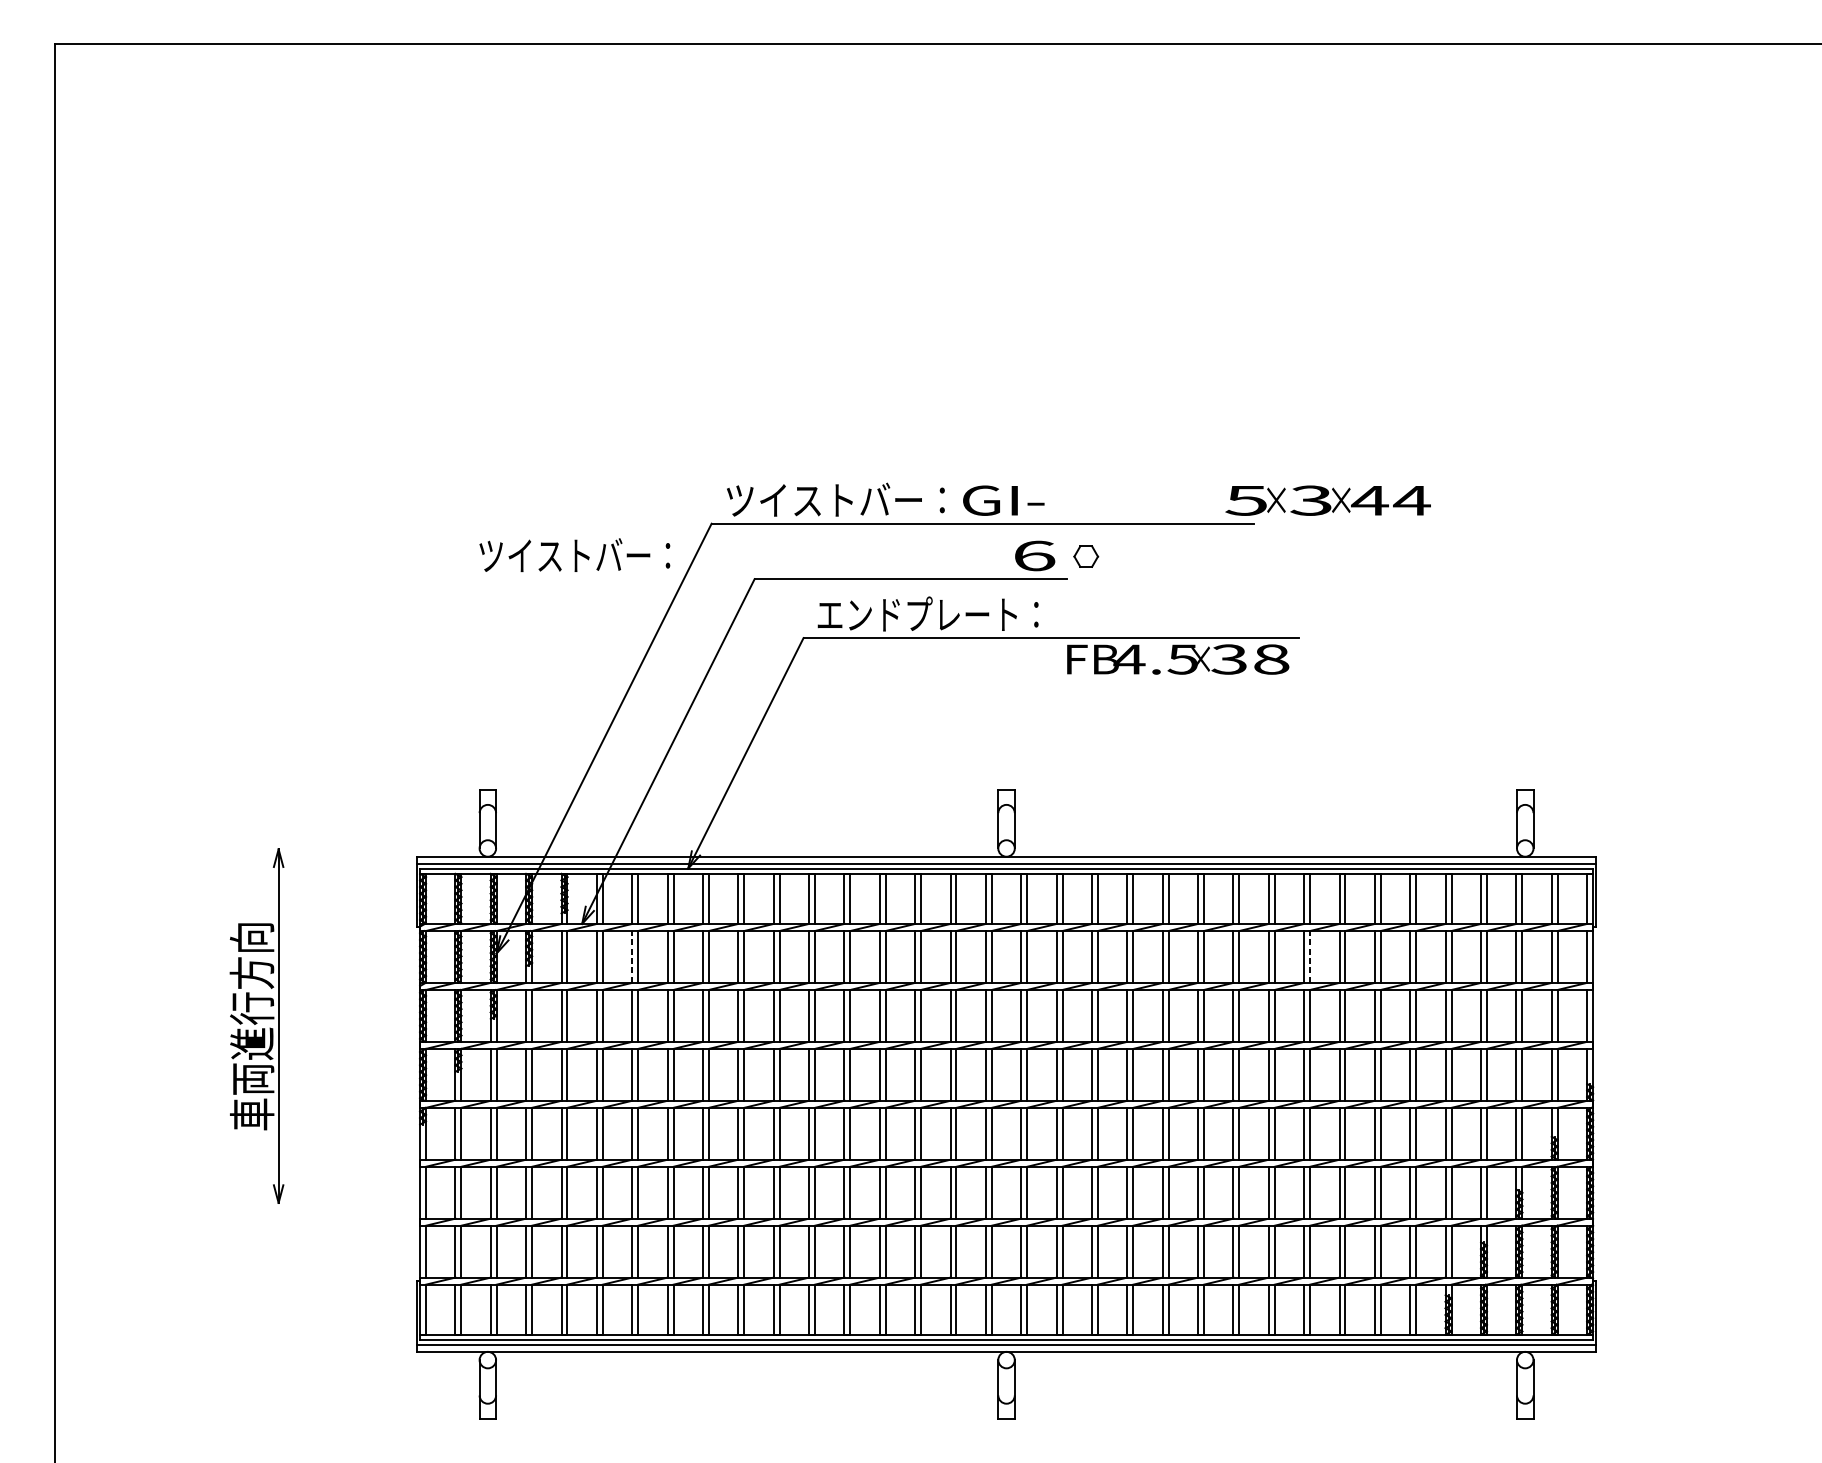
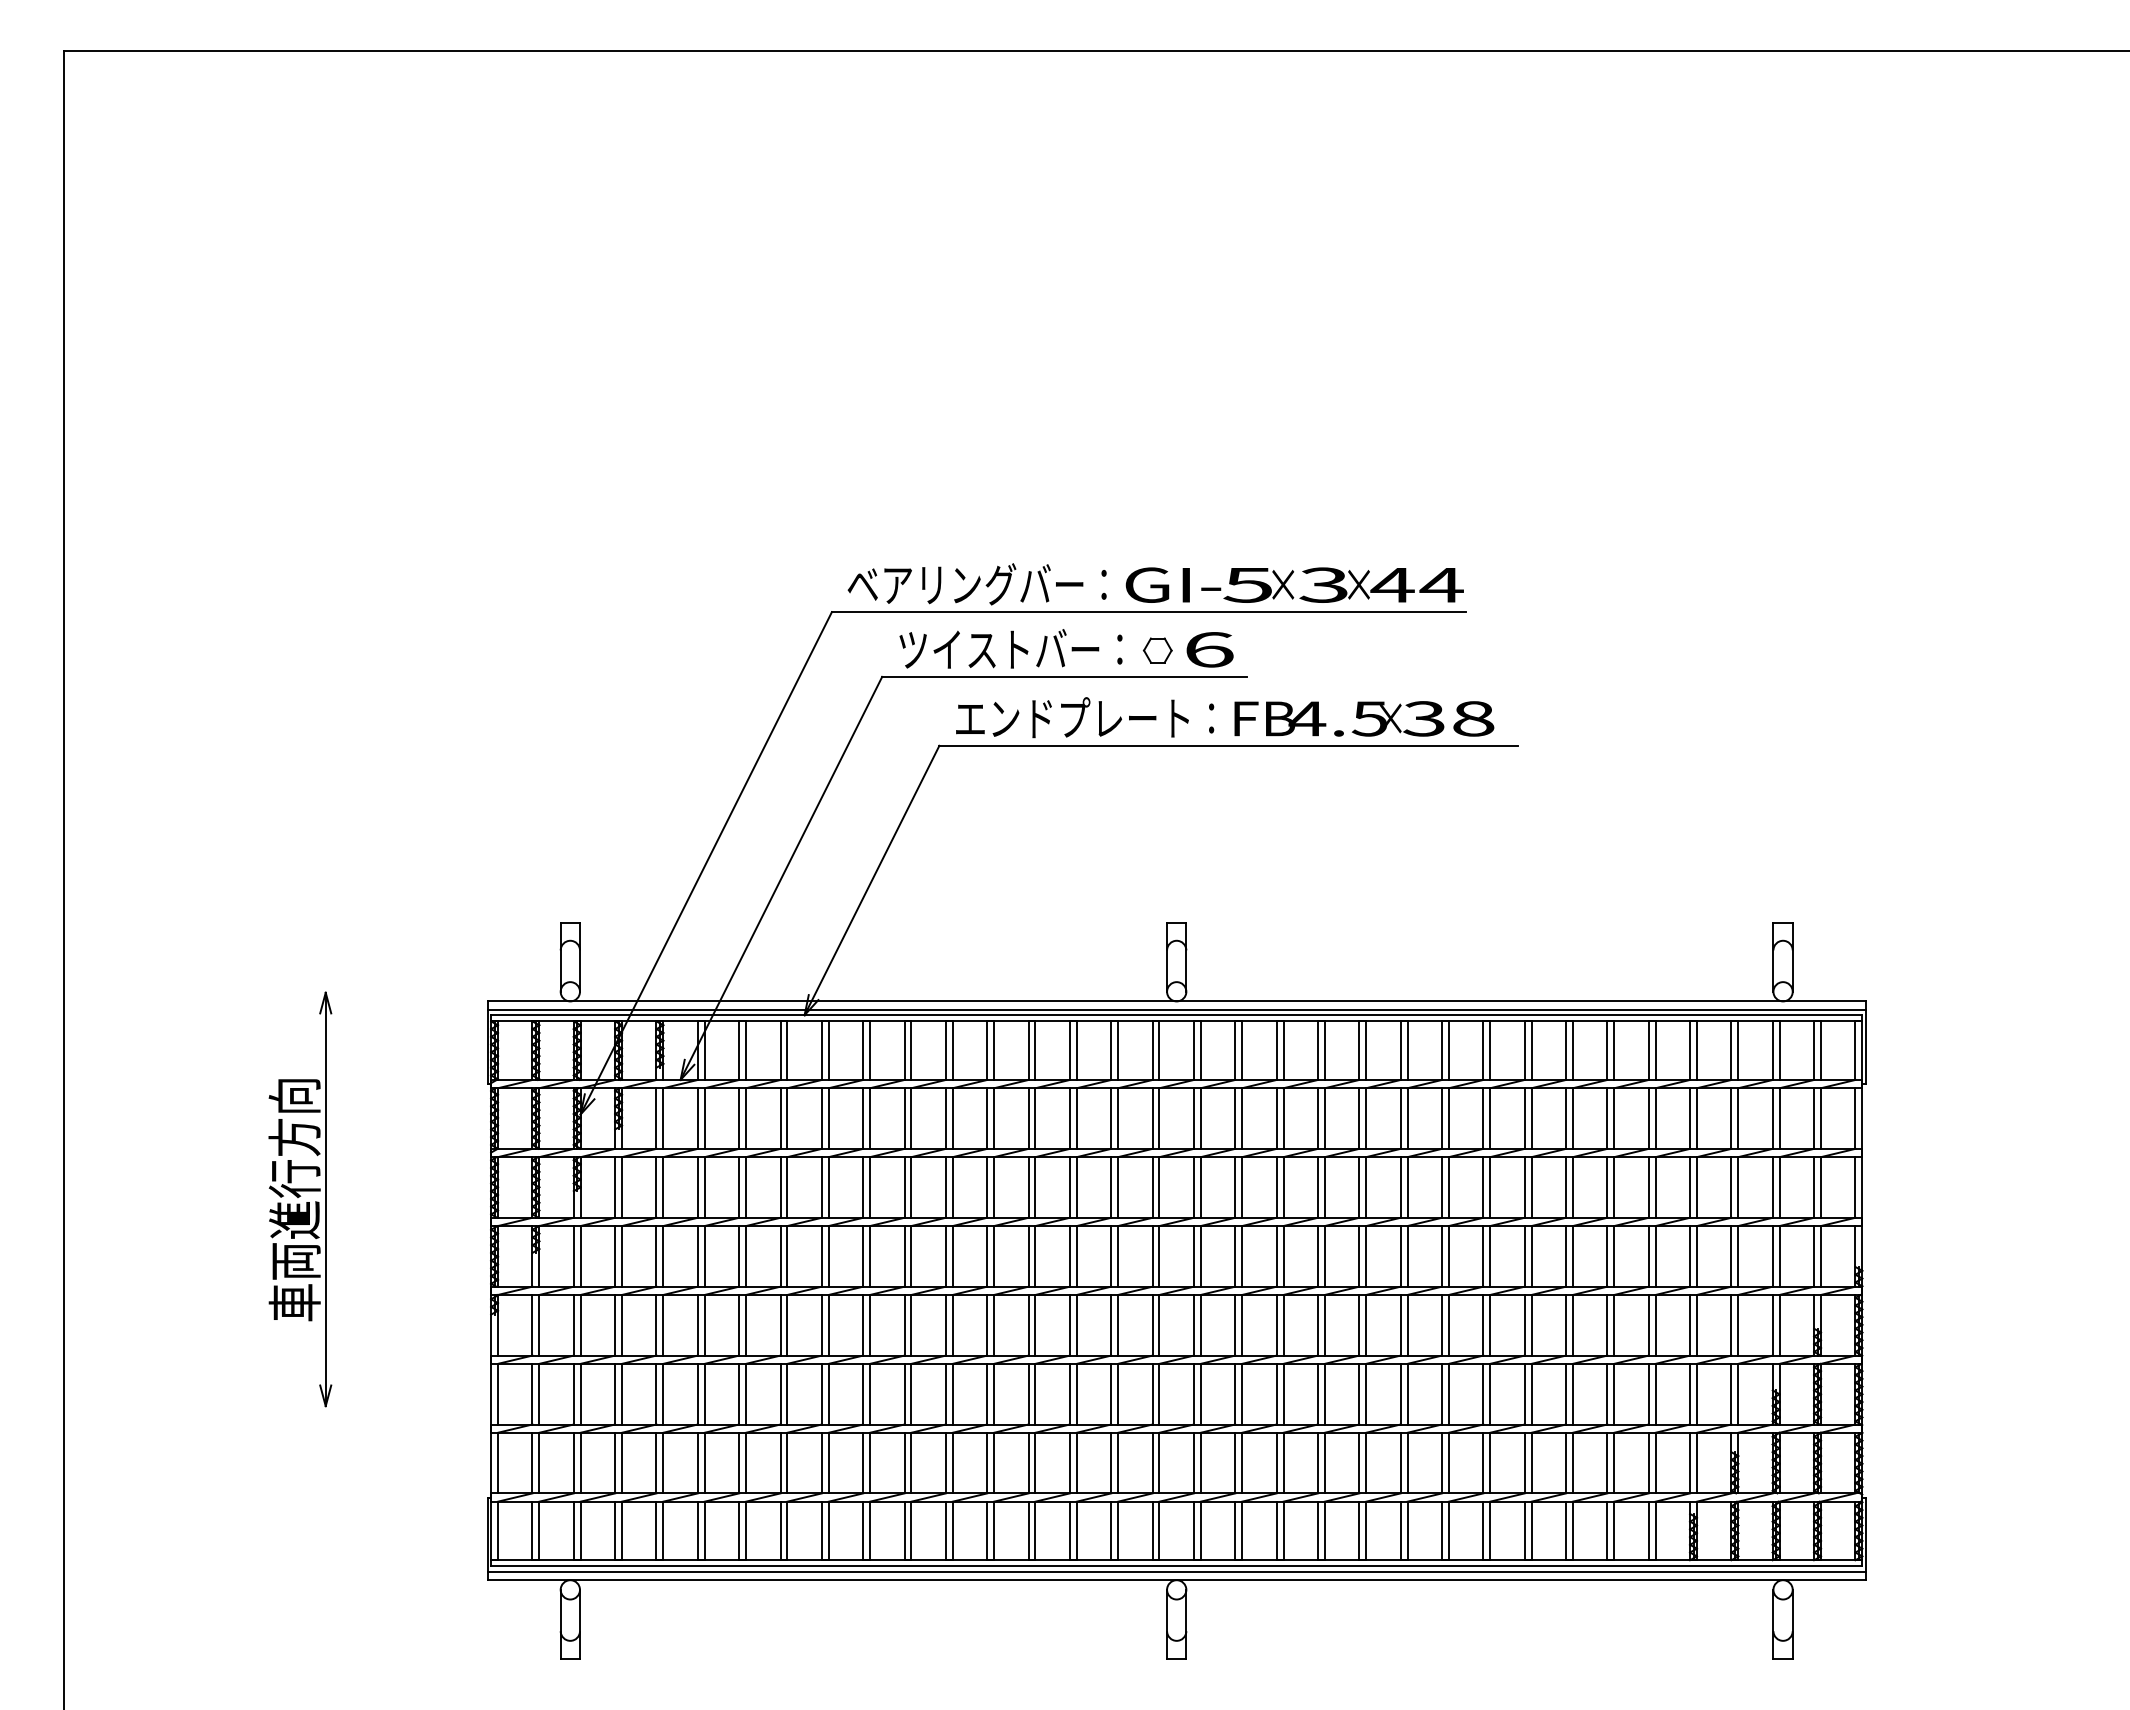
text: (835, 500) -> (976, 584), ツイストバー： -> ベアリングバー：
text: (1328, 500) -> (1343, 584), moved
text: (574, 554) -> (1010, 648), moved
part: (1085, 556) -> (1157, 650), moved
text: (1178, 659) -> (1364, 718), moved
line: (632, 956) -> (739, 1118), dashed -> solid
line: (1310, 956) -> (1531, 1118), dashed -> solid

